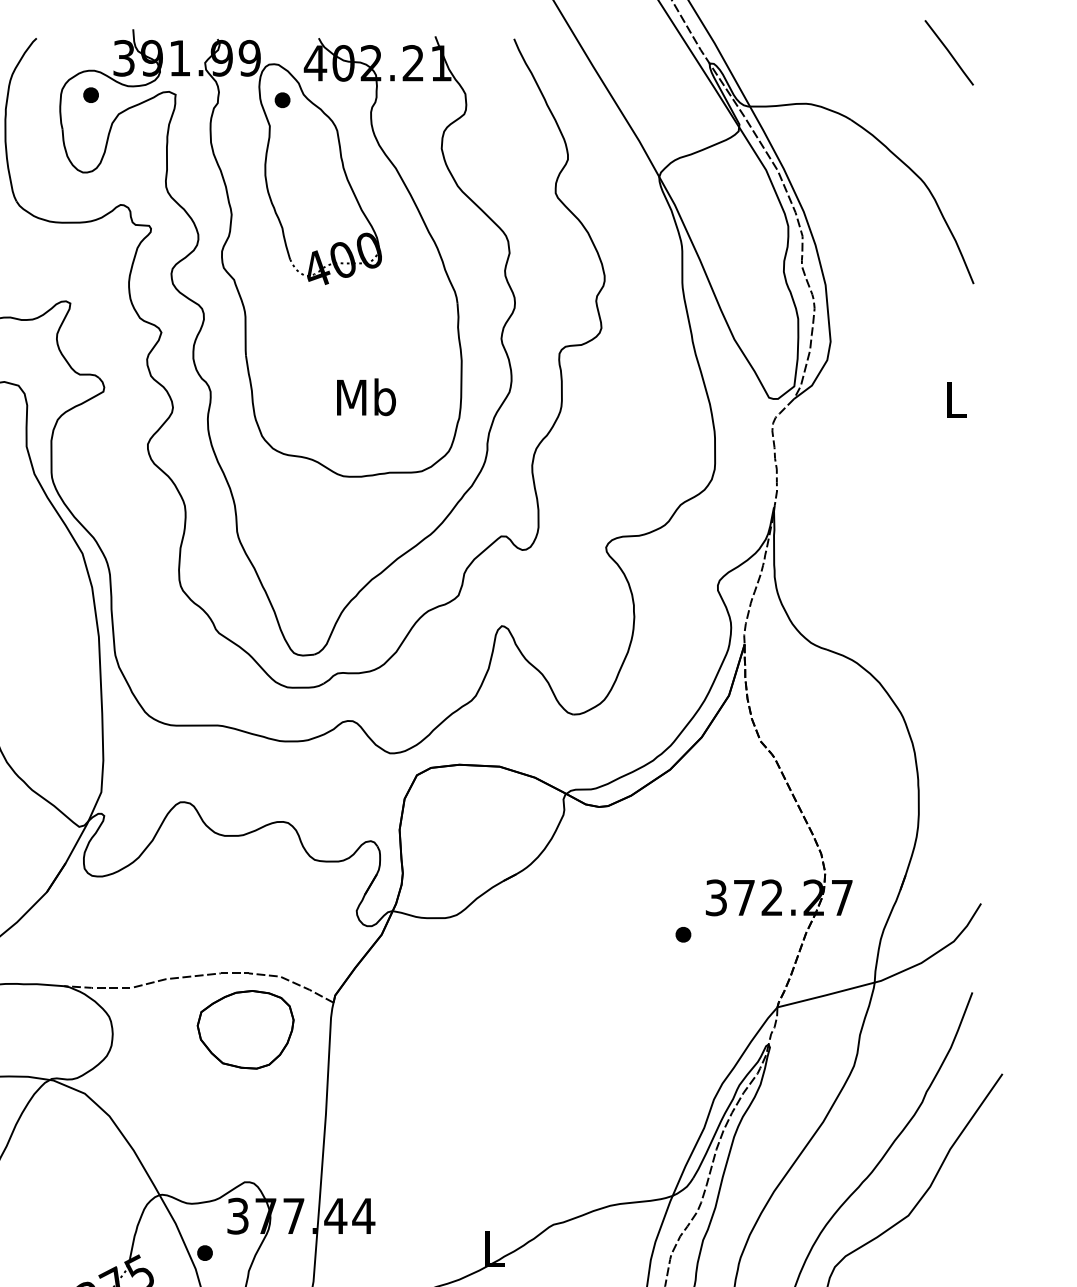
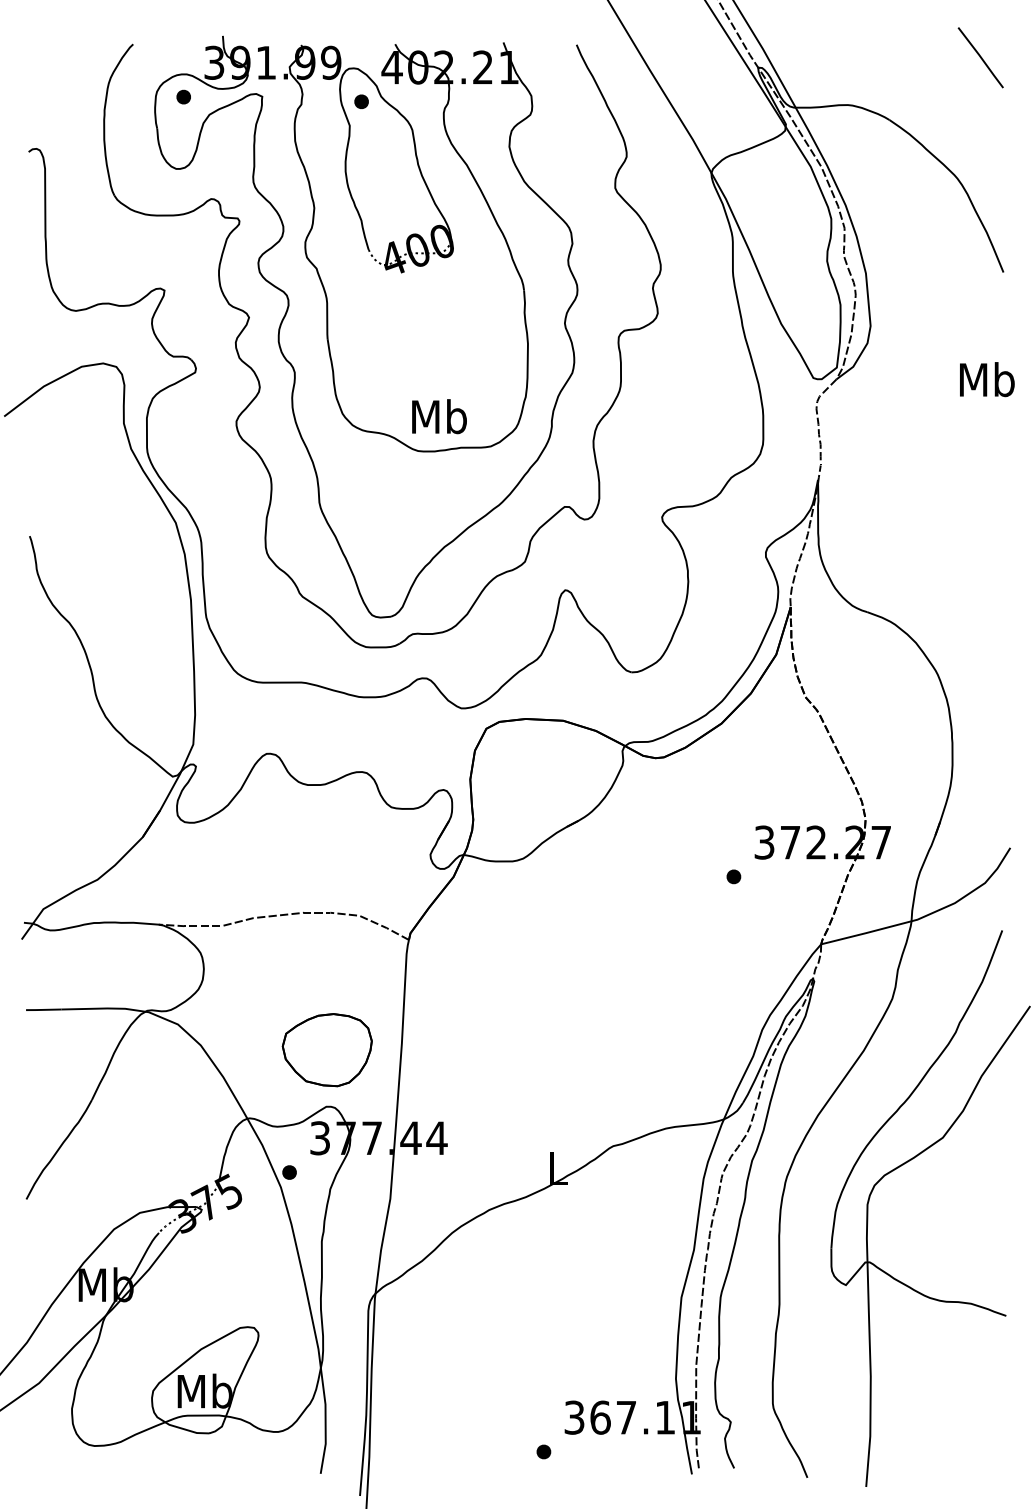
text: (366, 397) -> (439, 416), moved
text: (956, 399) -> (987, 379), L -> Mb
part: (244, 1030) -> (326, 1050), moved

